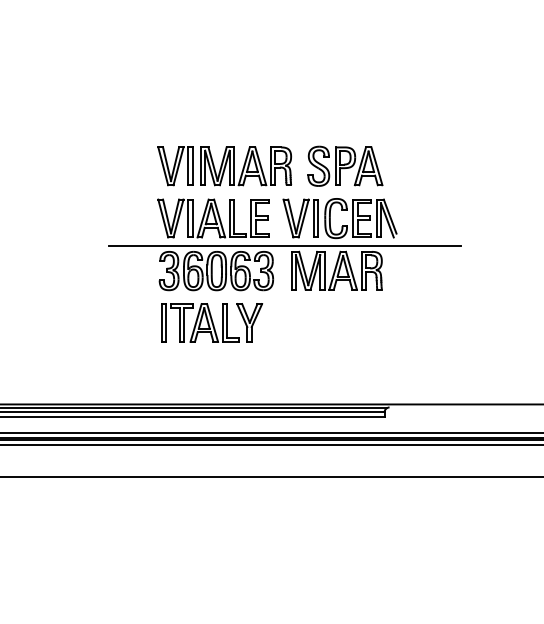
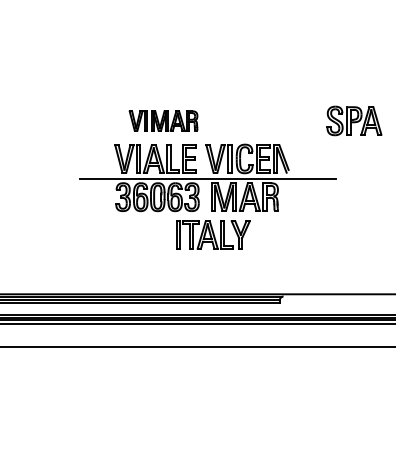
part: (224, 165) -> (163, 120), size x0.7
part: (345, 165) -> (354, 120), moved
part: (212, 322) -> (213, 234), moved

